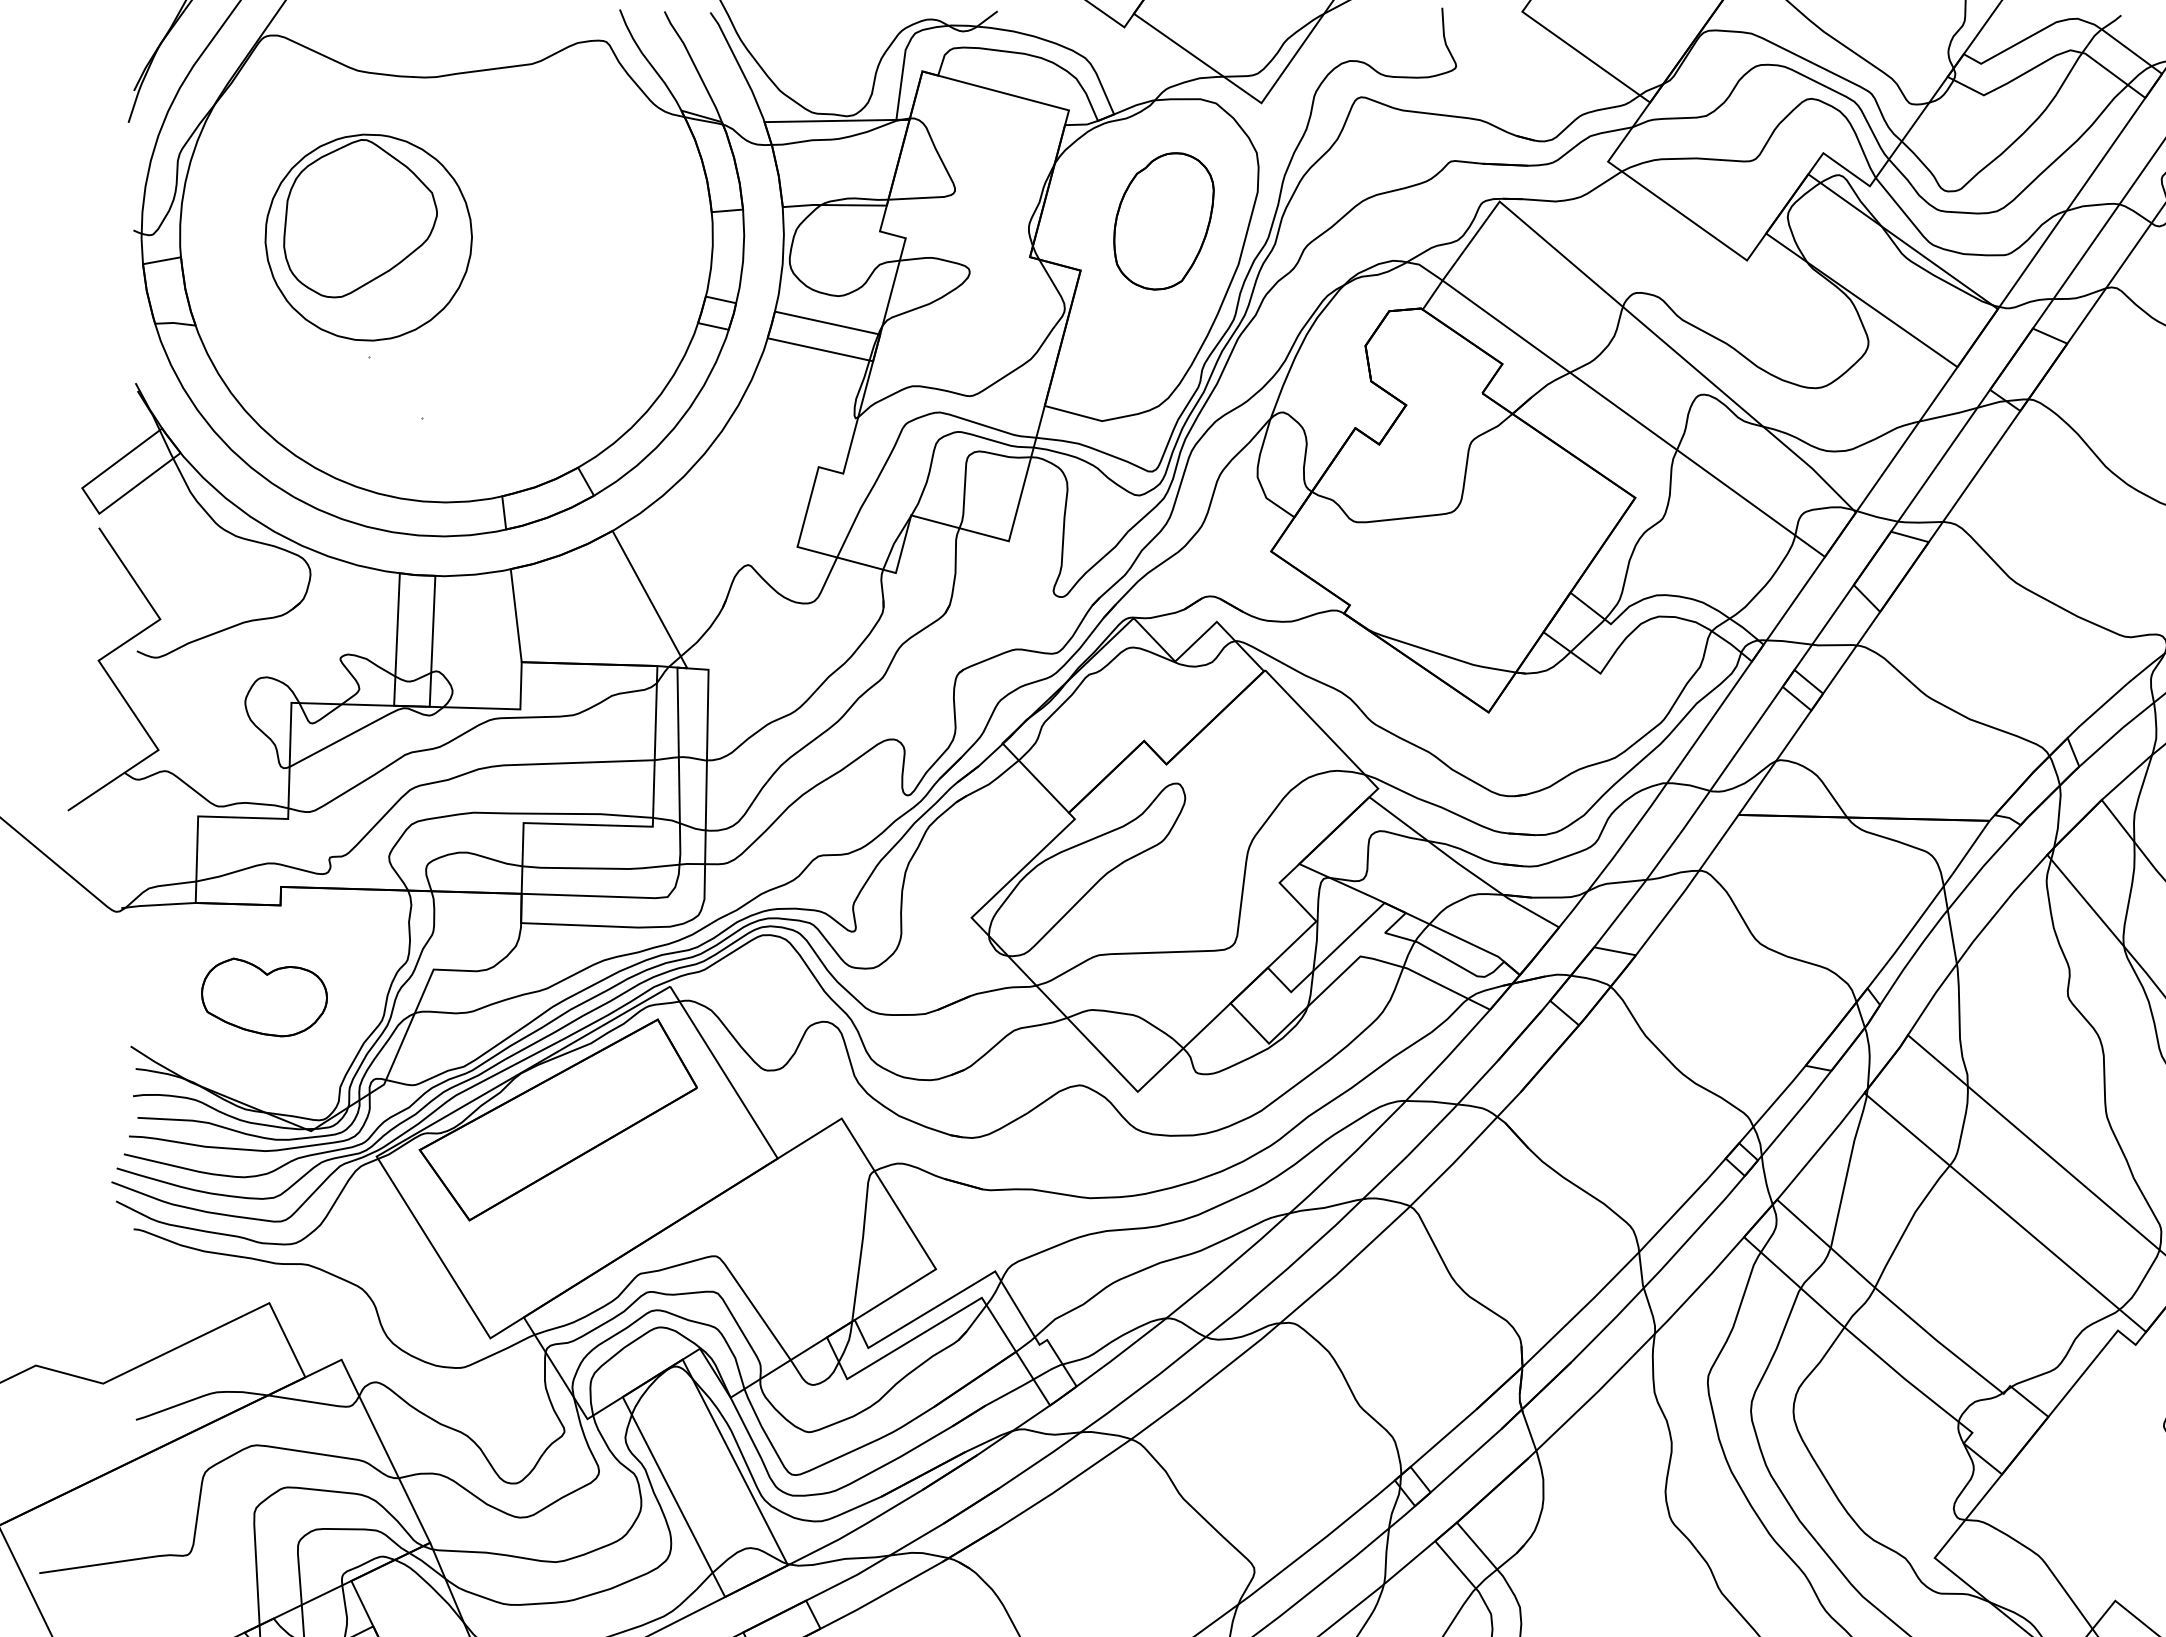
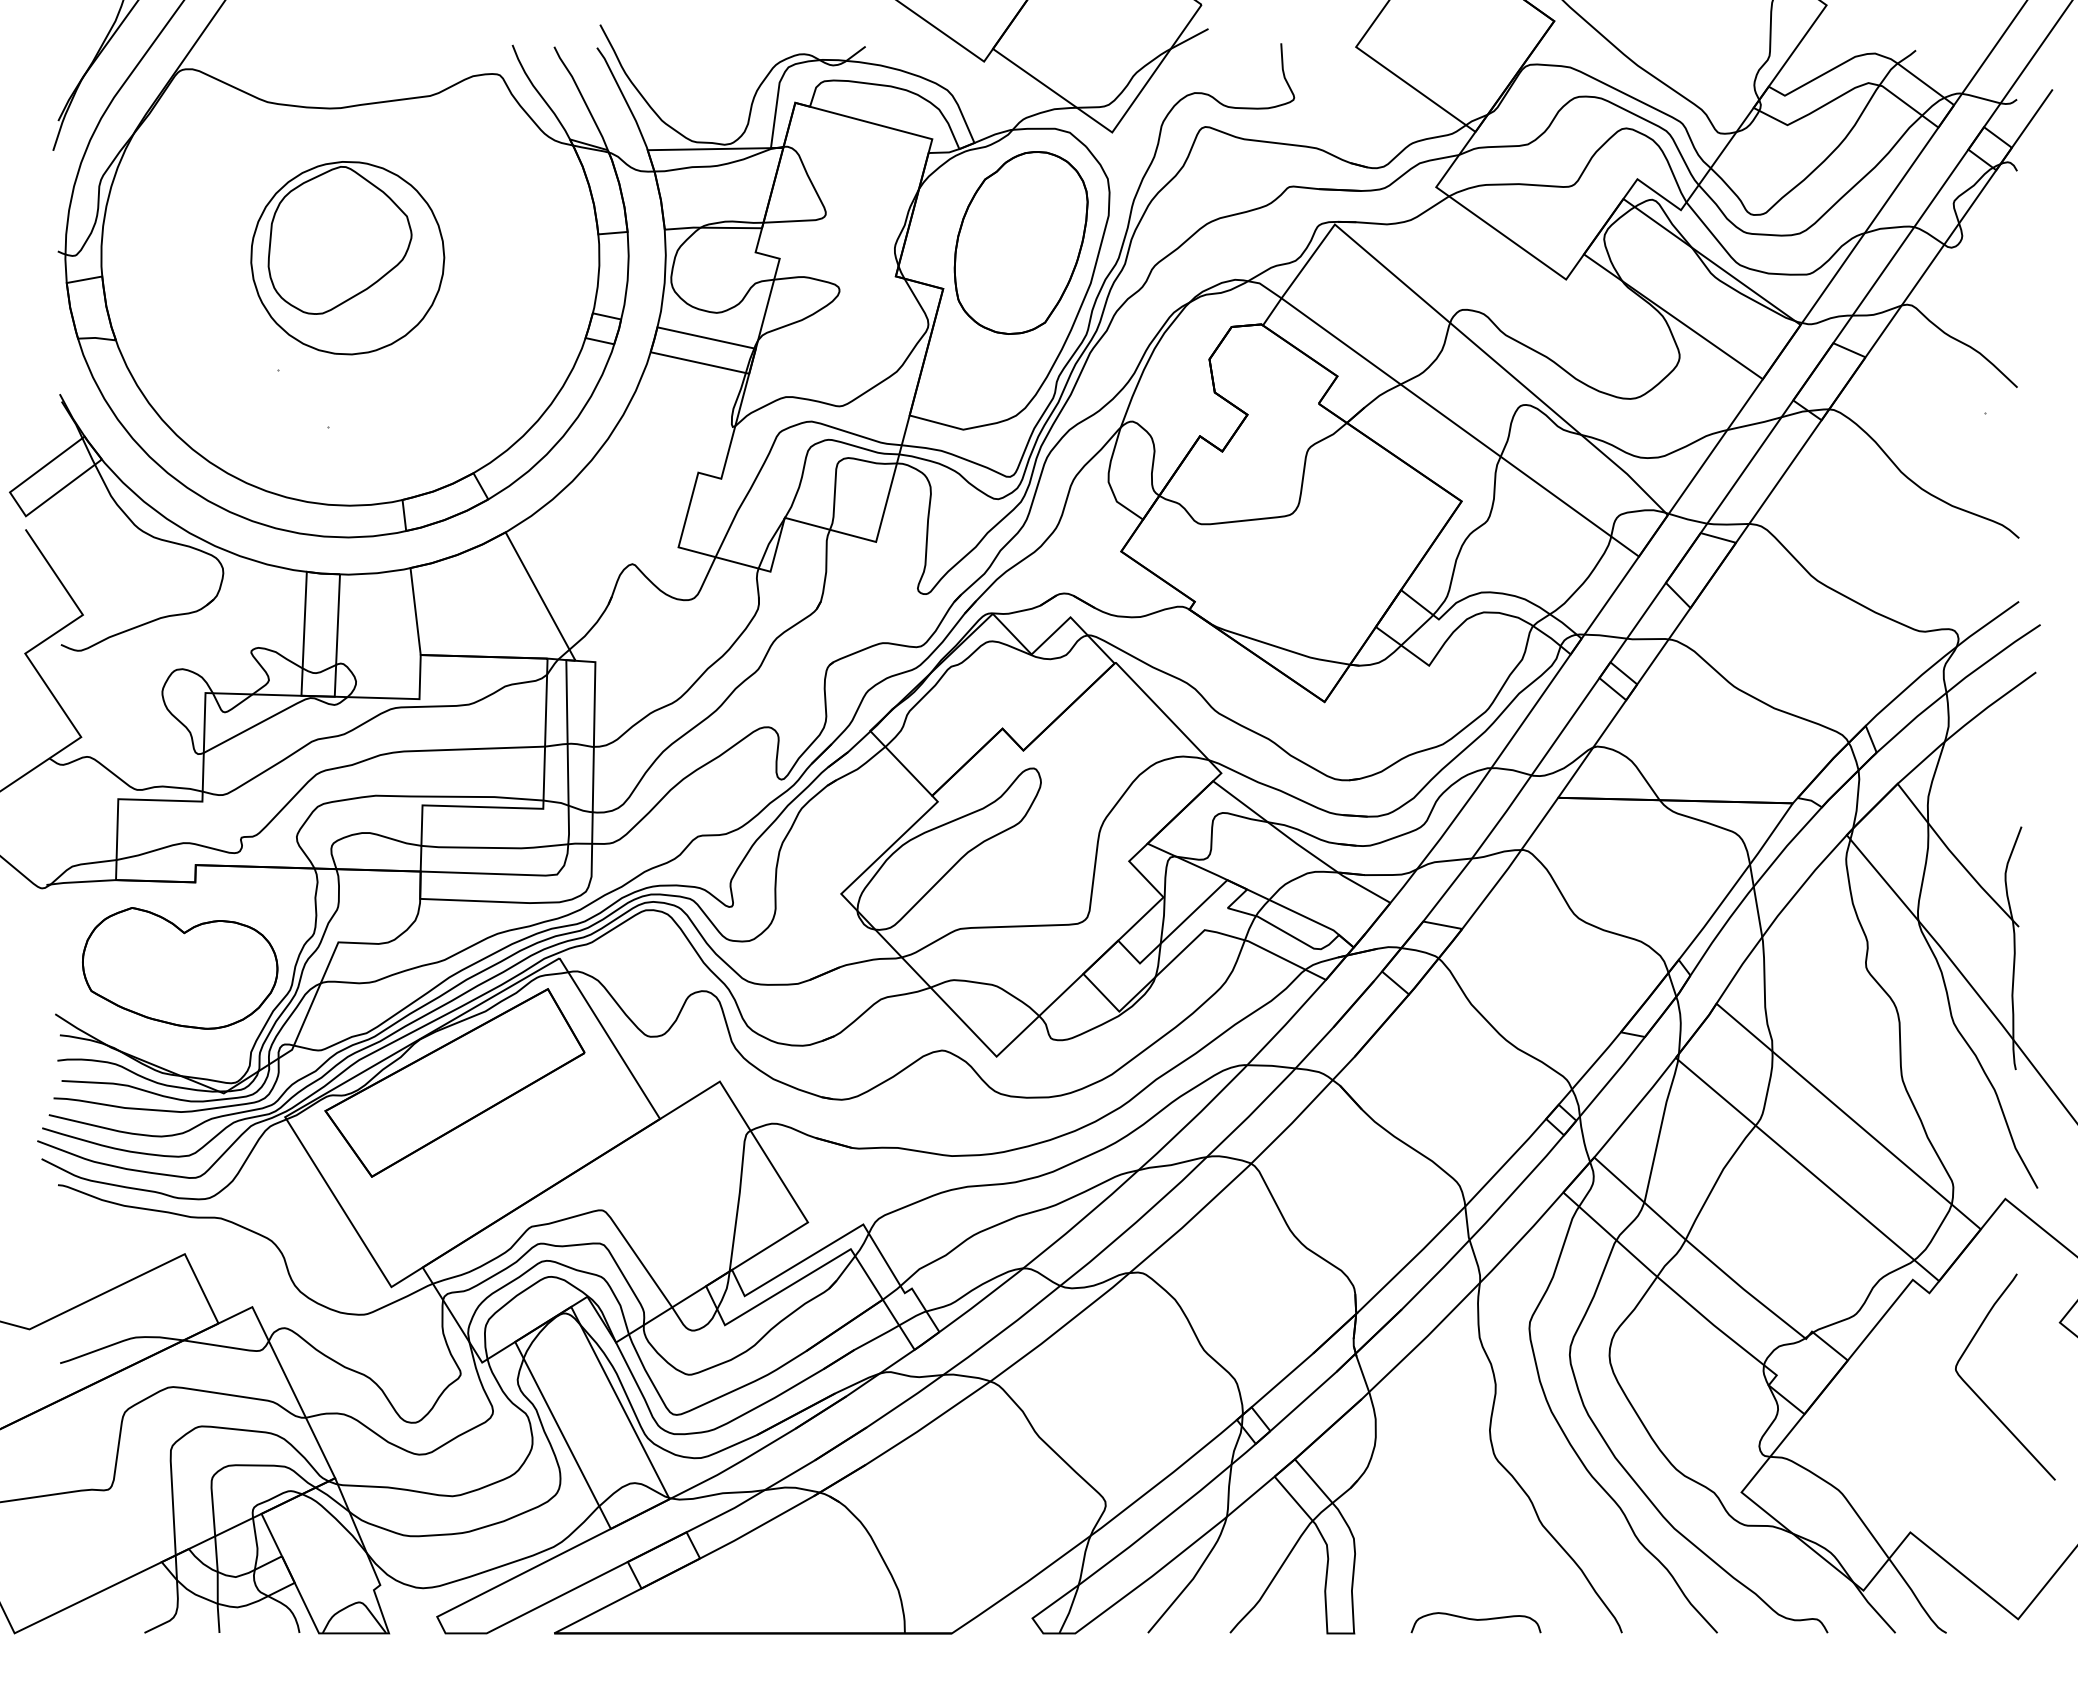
part: (1163, 220) -> (1020, 242), size x1.43
part: (368, 237) -> (347, 258), moved
part: (264, 997) -> (180, 968), size x1.67

